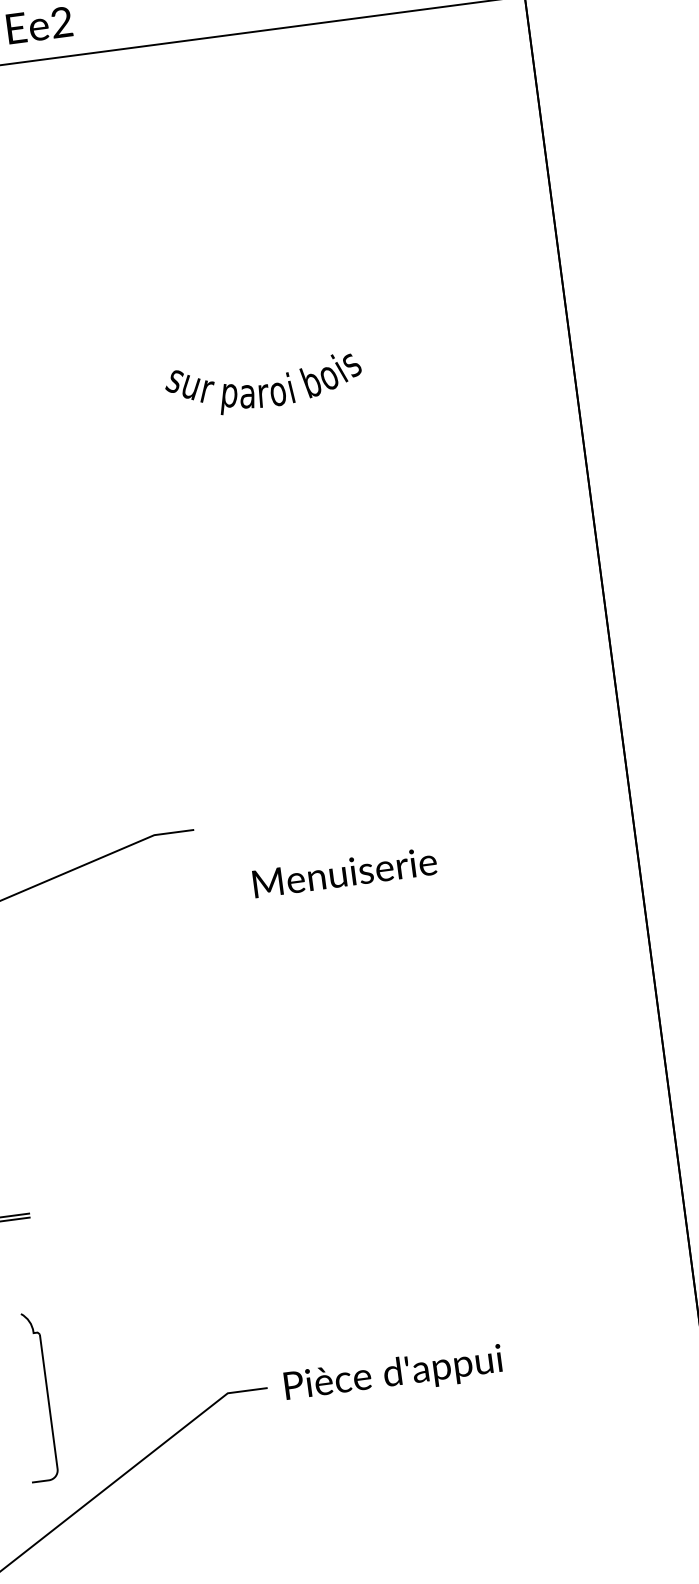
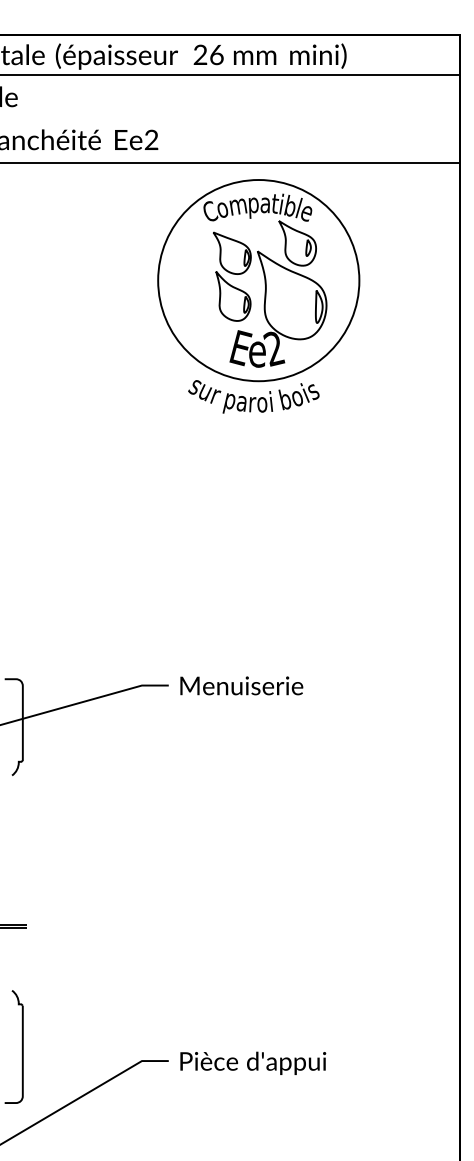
part: (248, 210) -> (258, 280), added
text: (344, 872) -> (241, 685), moved

